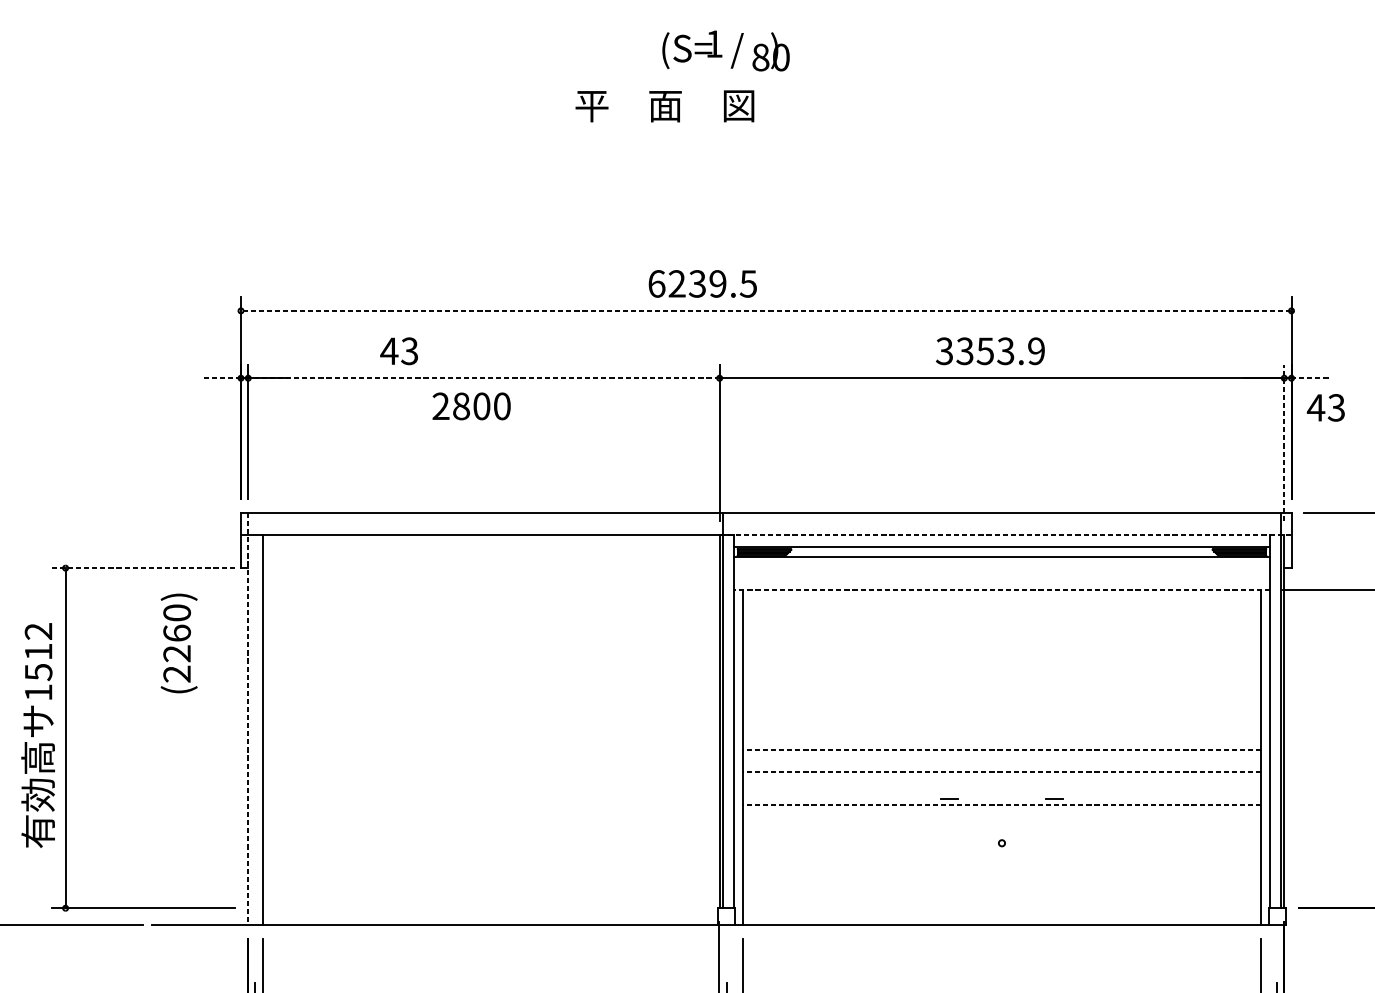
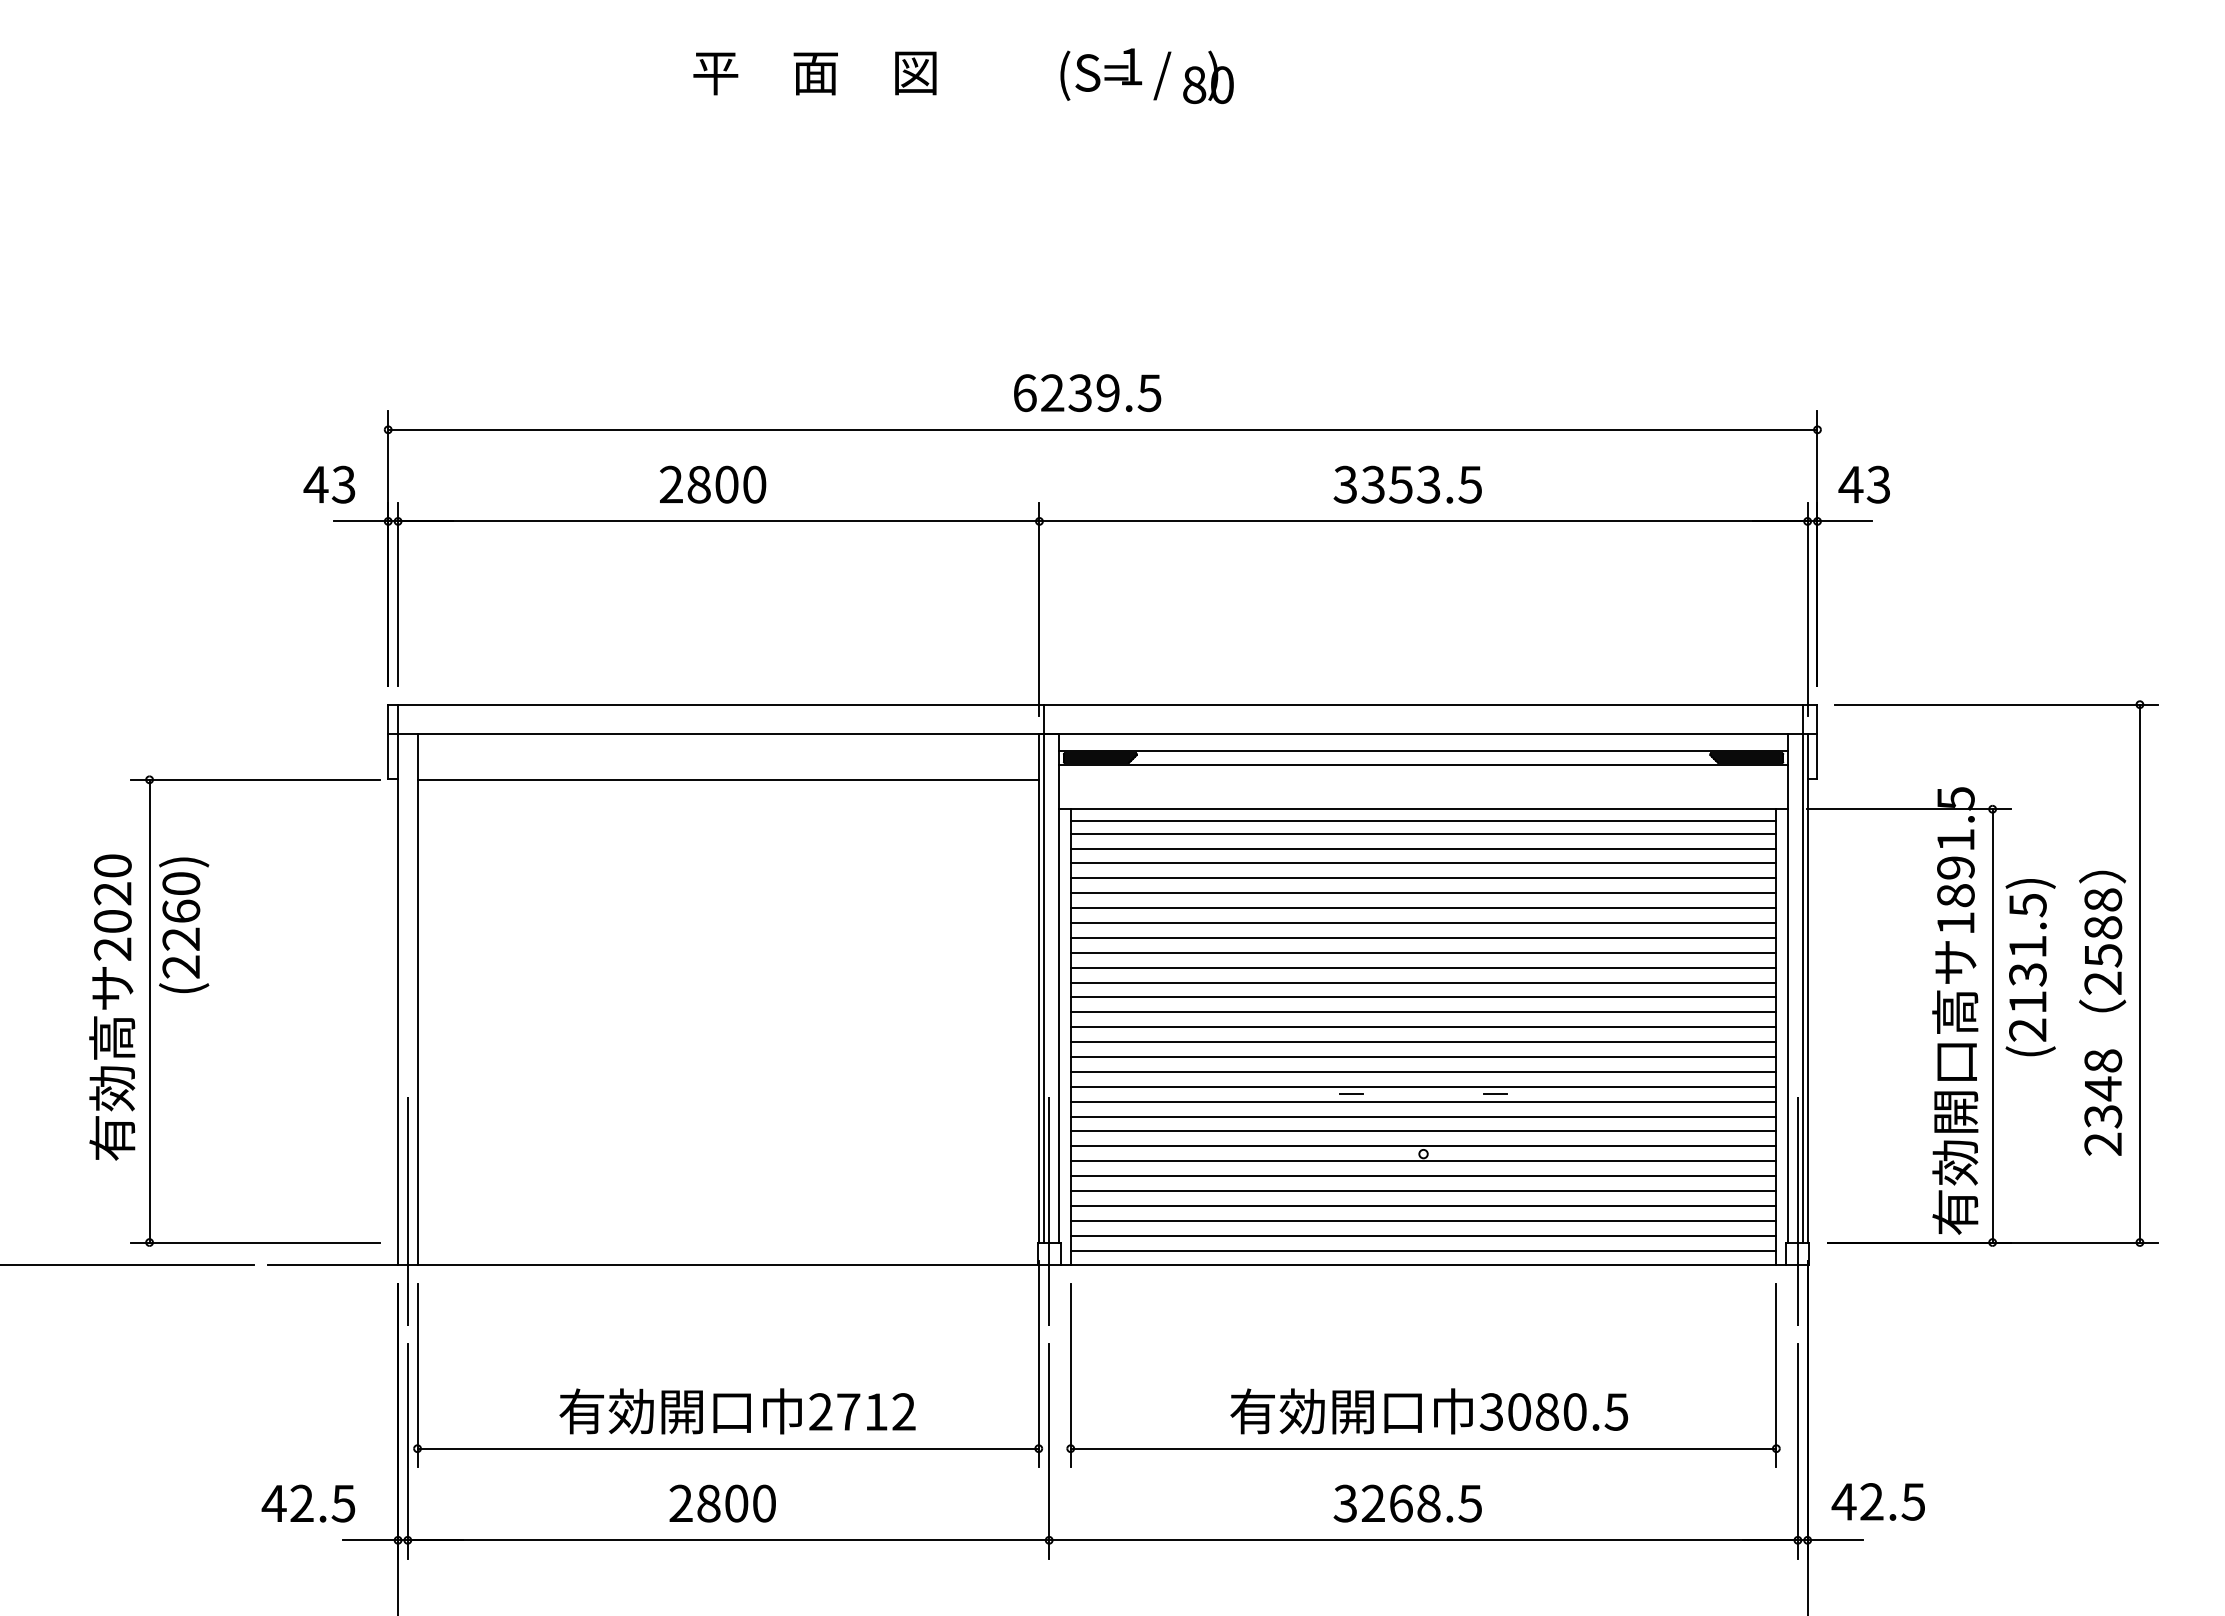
text: (725, 50) -> (1146, 75), moved
text: (664, 106) -> (814, 73), moved
text: (702, 284) -> (1087, 393), moved
line: (766, 310) -> (1102, 429), dashed -> solid
text: (399, 351) -> (329, 484), moved
text: (1035, 351) -> (1469, 484), 3353.9 -> 3353.5
line: (220, 378) -> (360, 521), dashed -> solid
line: (483, 378) -> (718, 521), dashed -> solid
line: (1311, 378) -> (1844, 521), dashed -> solid
text: (472, 406) -> (713, 484), moved
text: (1325, 407) -> (1863, 484), moved
line: (1284, 442) -> (1807, 609), dashed -> solid
line: (1005, 534) -> (1428, 734), dashed -> solid
line: (143, 567) -> (255, 779), dashed -> solid
line: (491, 567) -> (728, 779), added
line: (1001, 589) -> (1423, 809), dashed -> solid
line: (1001, 598) -> (1423, 821), added
line: (1001, 607) -> (1423, 833), added
line: (1001, 618) -> (1423, 848), added
line: (1001, 629) -> (1423, 863), added
line: (1001, 640) -> (1423, 878), added
text: (179, 642) -> (184, 924), moved
line: (1001, 651) -> (1423, 893), added
text: (38, 662) -> (112, 907), 1512 -> 2020
line: (1001, 662) -> (1423, 908), added
line: (1001, 673) -> (1423, 922), added
line: (1001, 684) -> (1423, 937), added
line: (1001, 695) -> (1423, 952), added
line: (1001, 706) -> (1423, 967), added
line: (1001, 717) -> (1423, 982), added
line: (248, 719) -> (398, 985), dashed -> solid
line: (1001, 728) -> (1423, 997), added
line: (1001, 739) -> (1423, 1012), added
line: (1001, 750) -> (1423, 1027), dashed -> solid
line: (1001, 761) -> (1423, 1042), added
line: (1001, 771) -> (1423, 1056), dashed -> solid
line: (1001, 782) -> (1423, 1071), added
line: (1001, 793) -> (1423, 1086), added
line: (1001, 804) -> (1423, 1101), dashed -> solid
line: (1001, 815) -> (1423, 1116), added
line: (1001, 826) -> (1423, 1131), added
line: (1001, 837) -> (1423, 1146), added
line: (1001, 848) -> (1423, 1161), added
line: (1001, 859) -> (1423, 1176), added
line: (1001, 870) -> (1423, 1190), added
line: (255, 881) -> (407, 1206), added
line: (727, 881) -> (1049, 1206), added
line: (1001, 881) -> (1423, 1205), added
line: (1276, 881) -> (1797, 1206), added
line: (1001, 892) -> (1423, 1220), added
line: (1001, 903) -> (1423, 1235), added
line: (1001, 914) -> (1423, 1250), added

